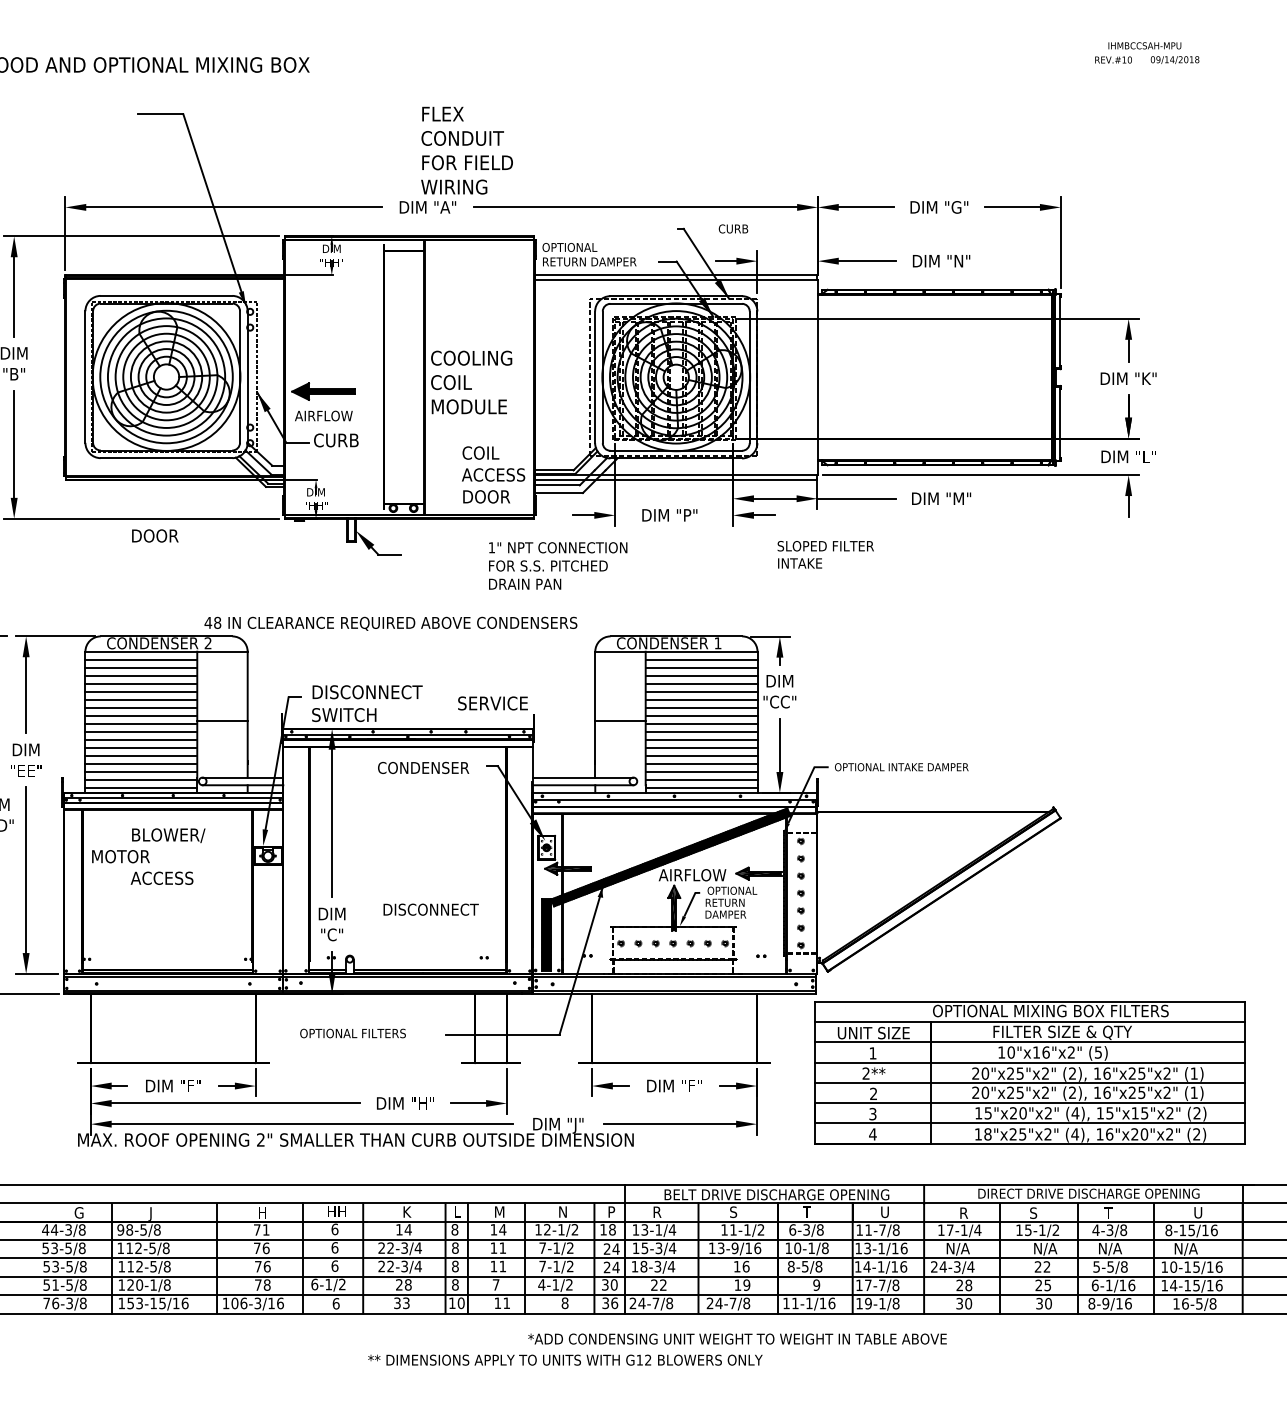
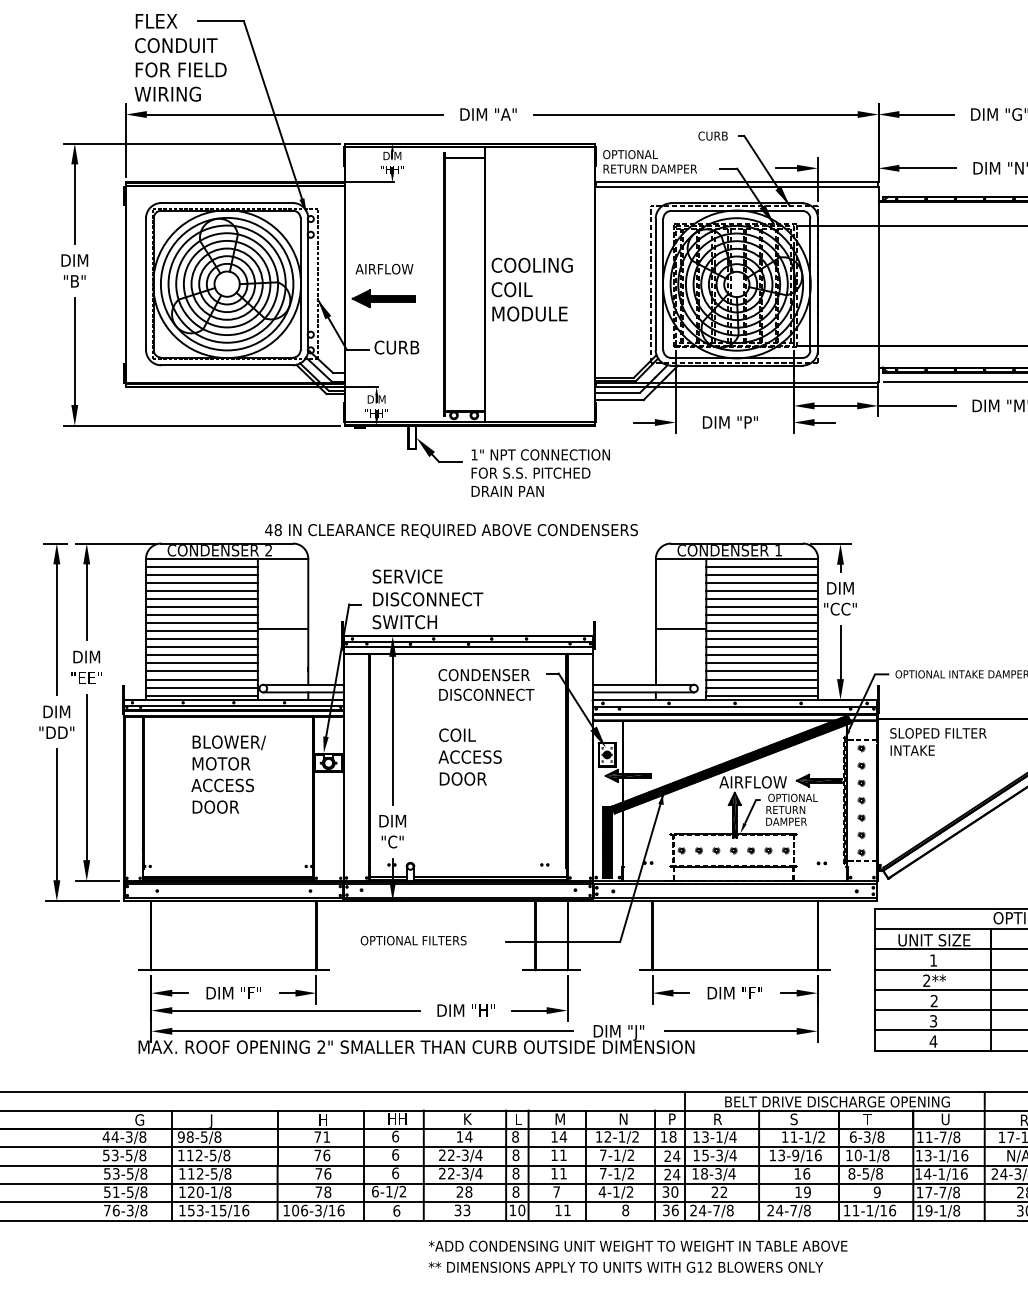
text: (466, 150) -> (180, 57), moved
text: (733, 228) -> (713, 135), moved
text: (323, 415) -> (384, 268), moved
text: (493, 474) -> (470, 756), moved
text: (155, 535) -> (216, 806), moved
text: (825, 554) -> (938, 741), moved
text: (558, 565) -> (541, 472), moved
text: (492, 703) -> (407, 576), moved
text: (120, 856) -> (221, 763), moved
text: (430, 909) -> (486, 694), moved
text: (737, 1338) -> (638, 1245), moved

